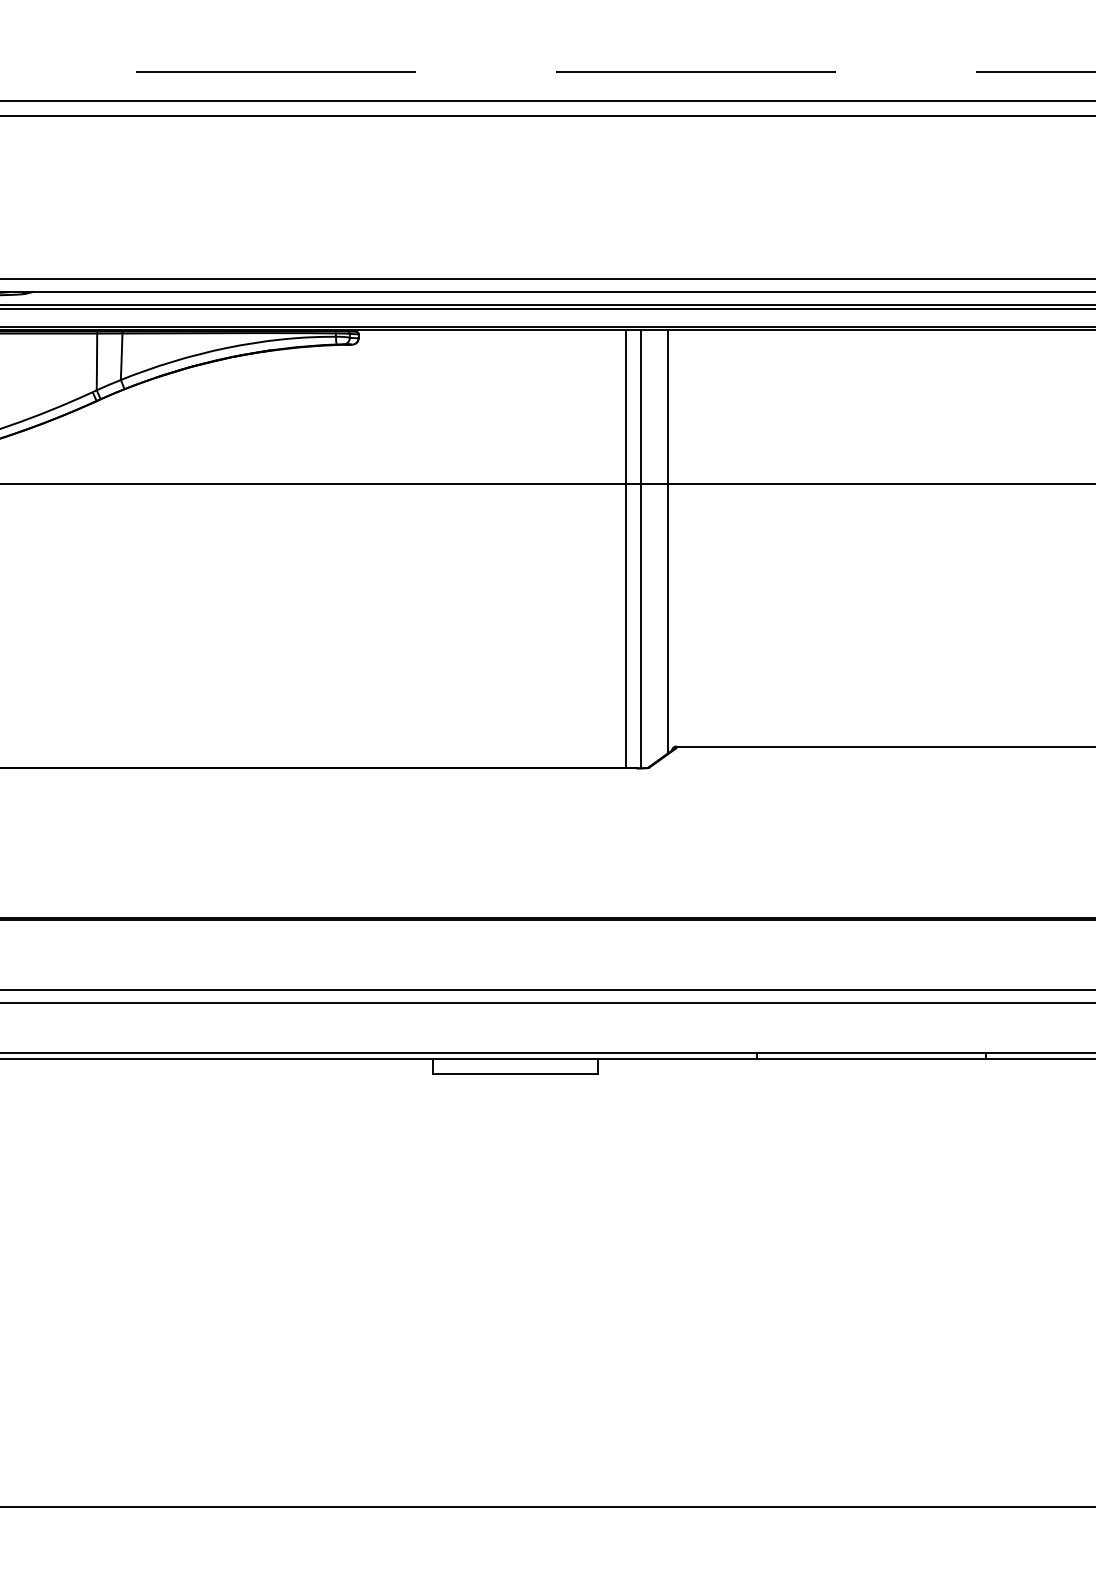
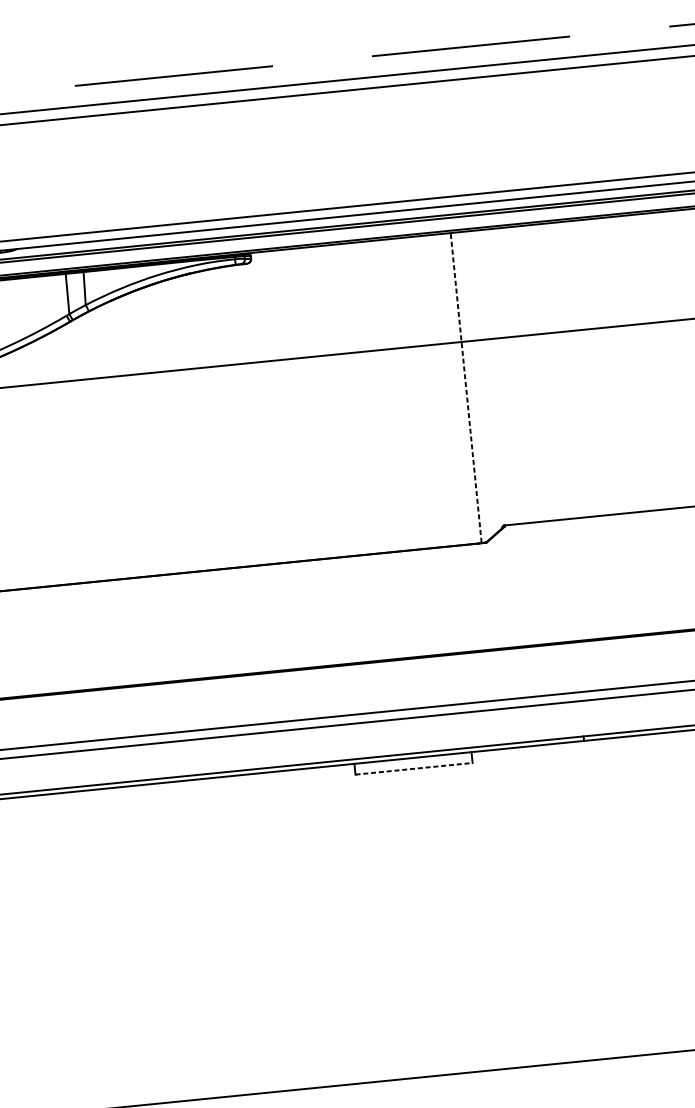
line: (668, 541) -> (484, 380), removed
line: (641, 548) -> (466, 387), solid -> dashed
line: (626, 549) -> (455, 389), removed
line: (515, 1074) -> (414, 768), solid -> dashed

